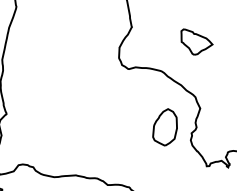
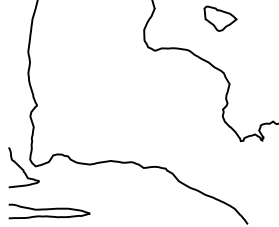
part: (165, 127) -> (196, 105), removed

